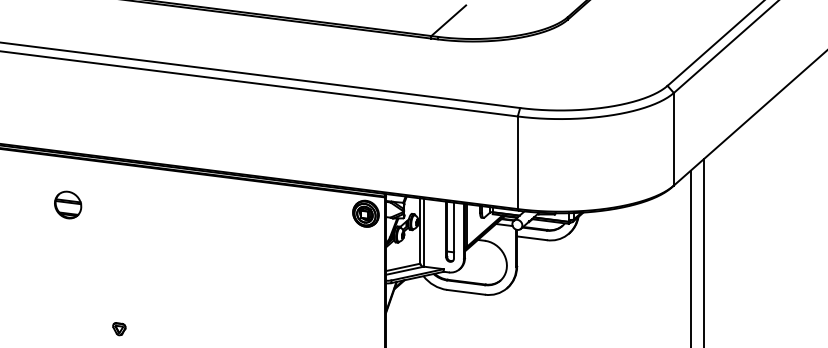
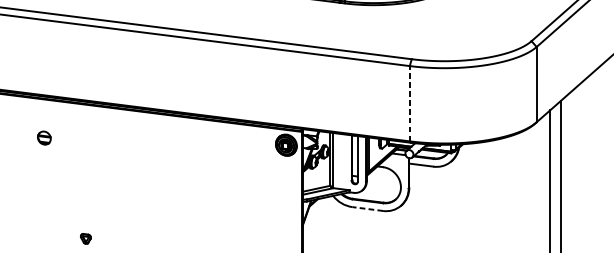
line: (517, 162) -> (409, 103), solid -> dashed
part: (68, 204) -> (44, 137), size x0.6
line: (465, 292) -> (367, 209), solid -> dashed

